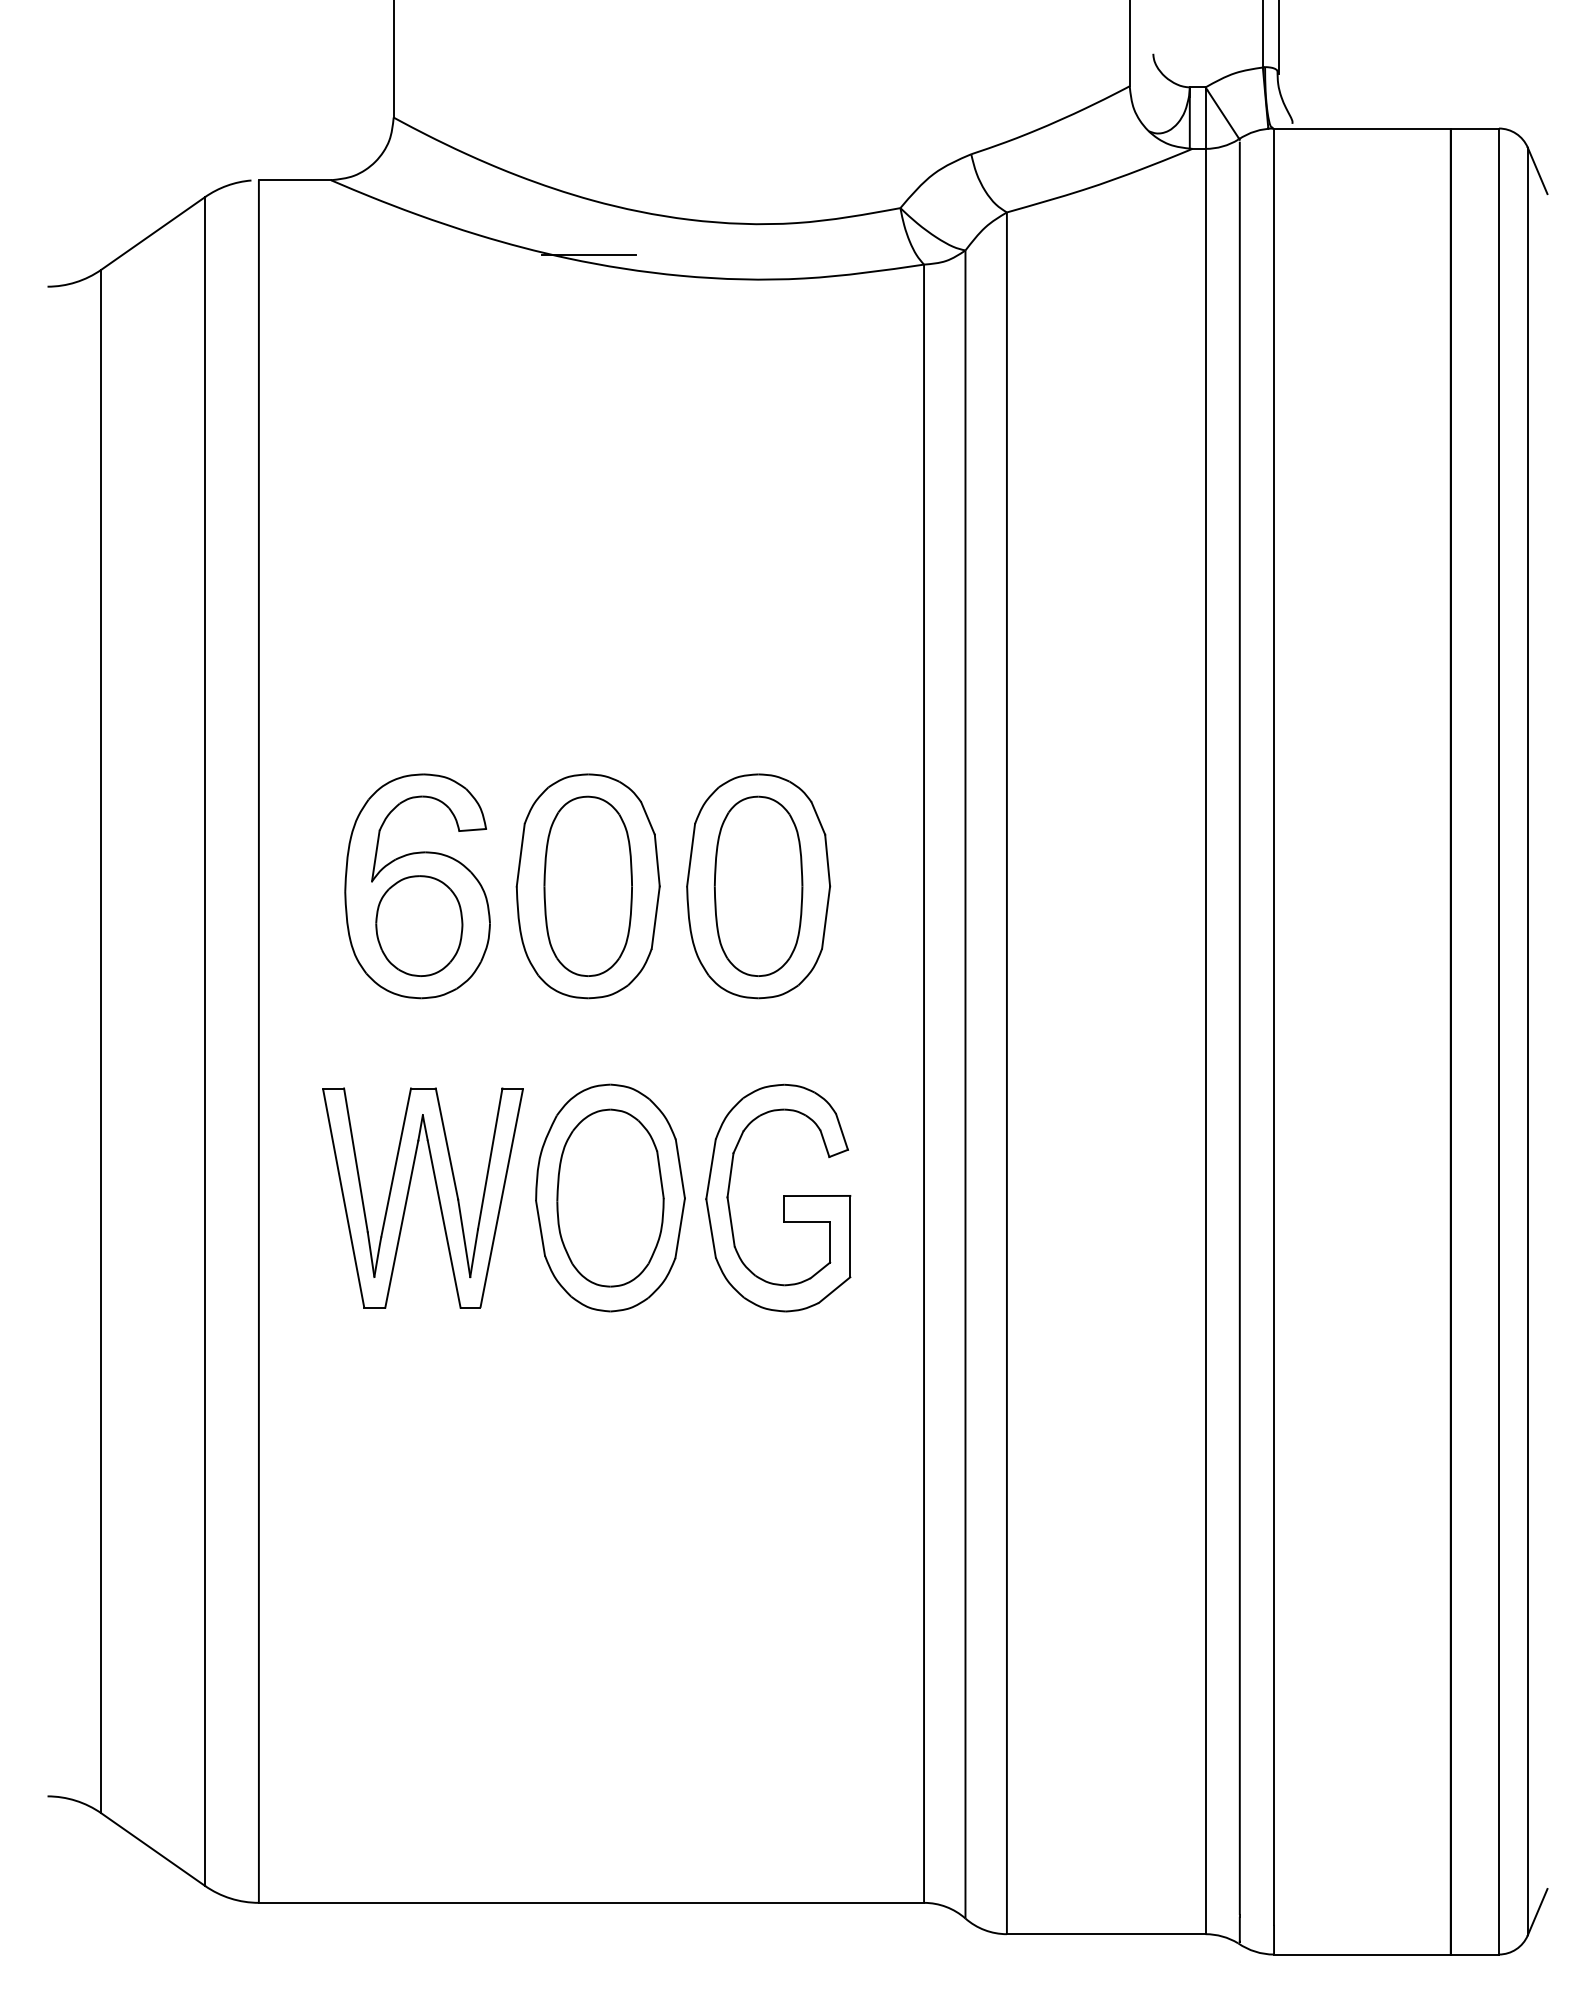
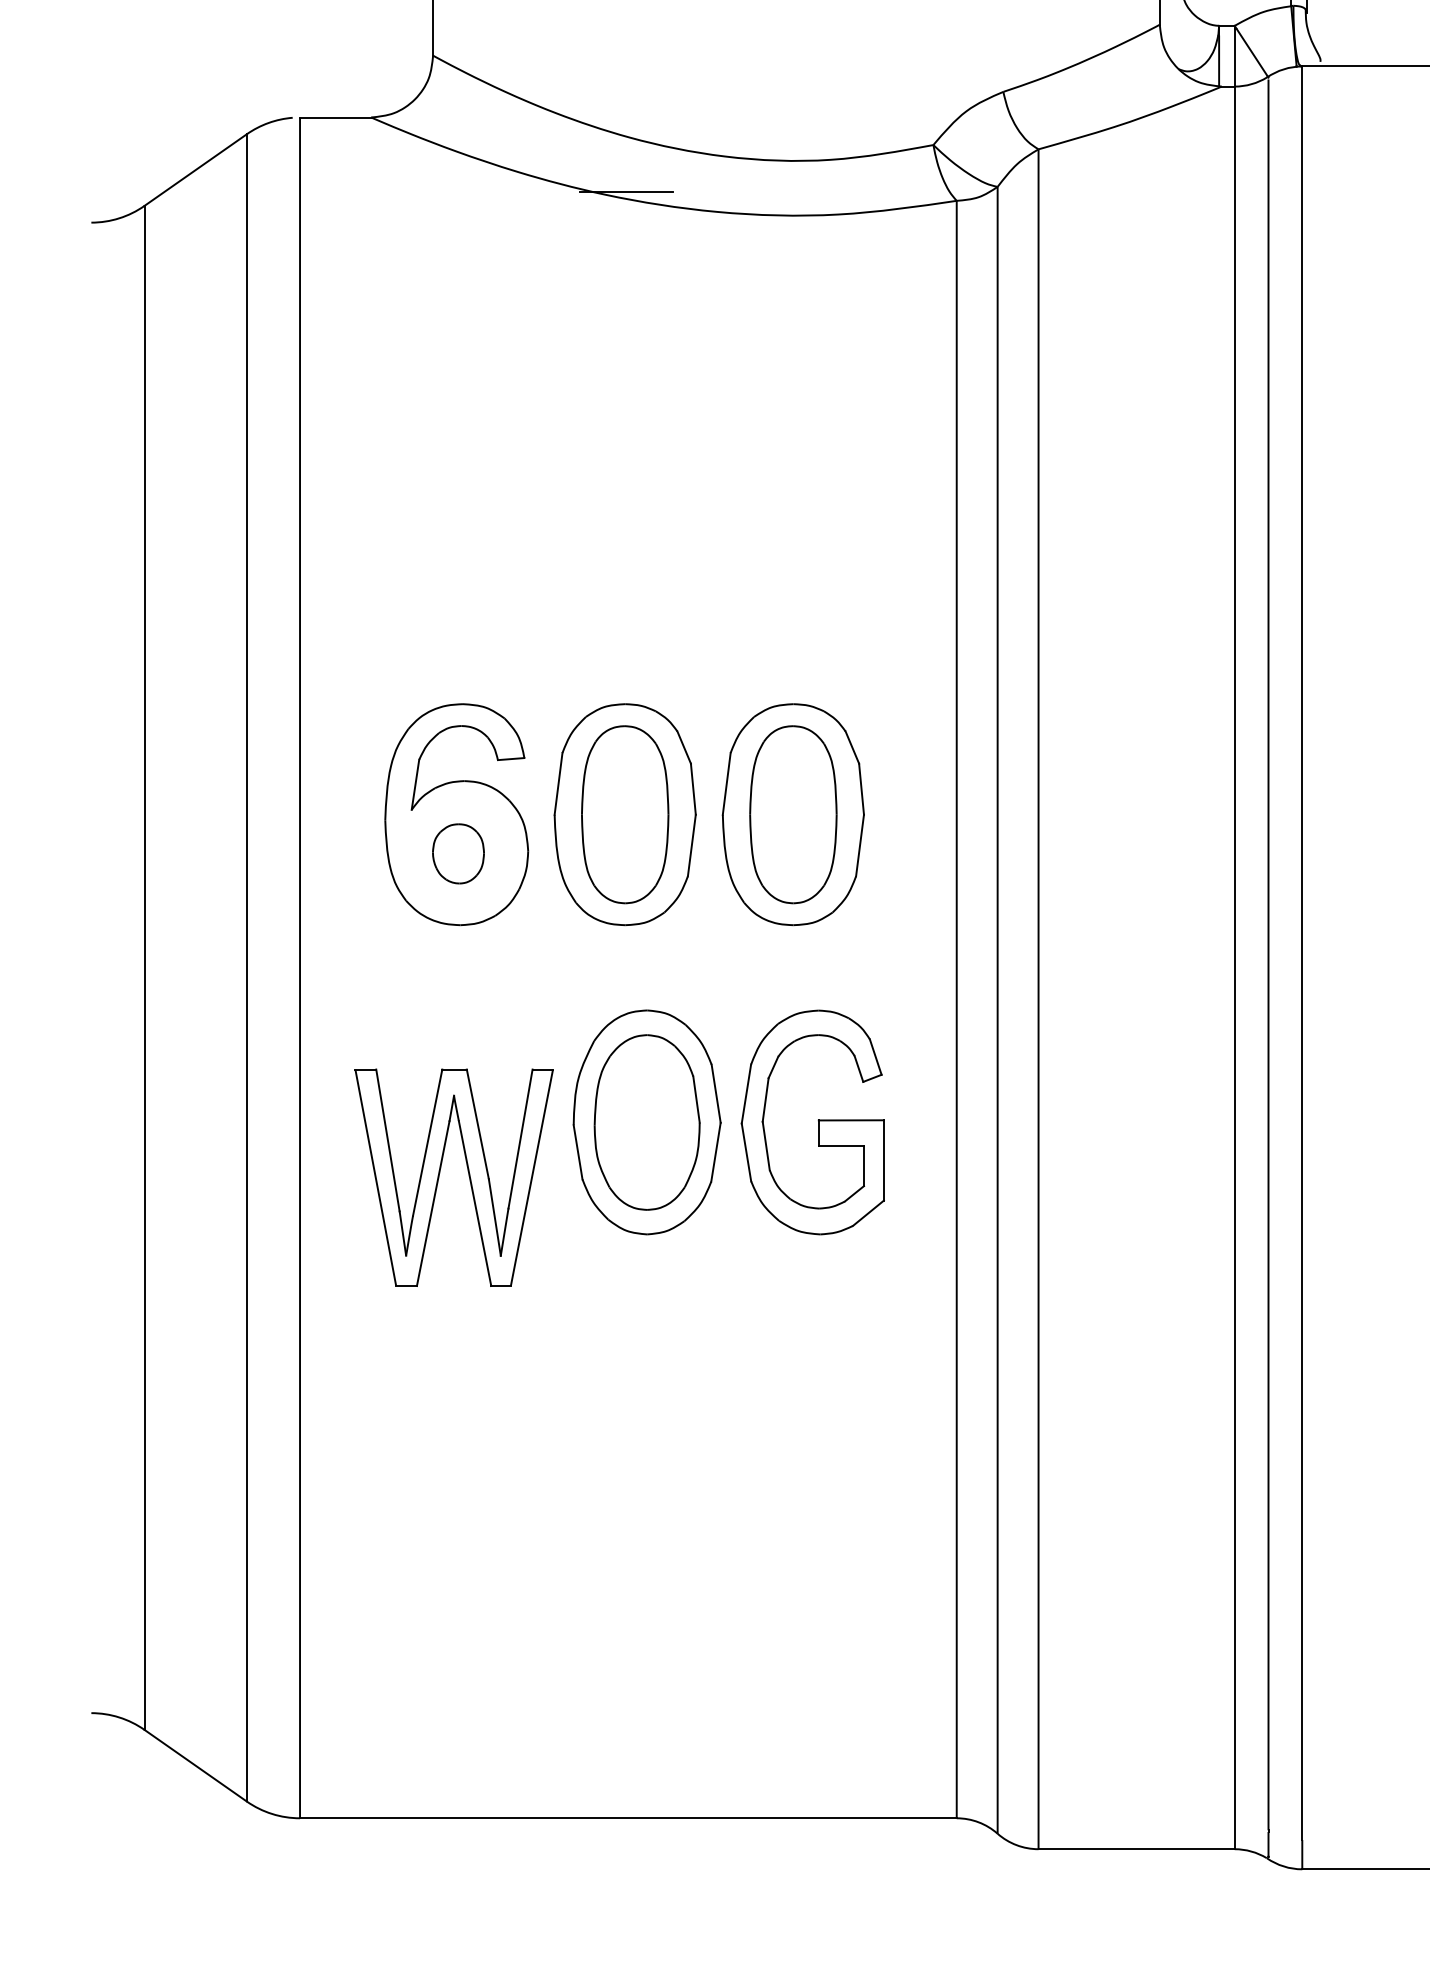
part: (419, 925) -> (458, 853), size x0.6
part: (408, 1196) -> (439, 1176), moved

